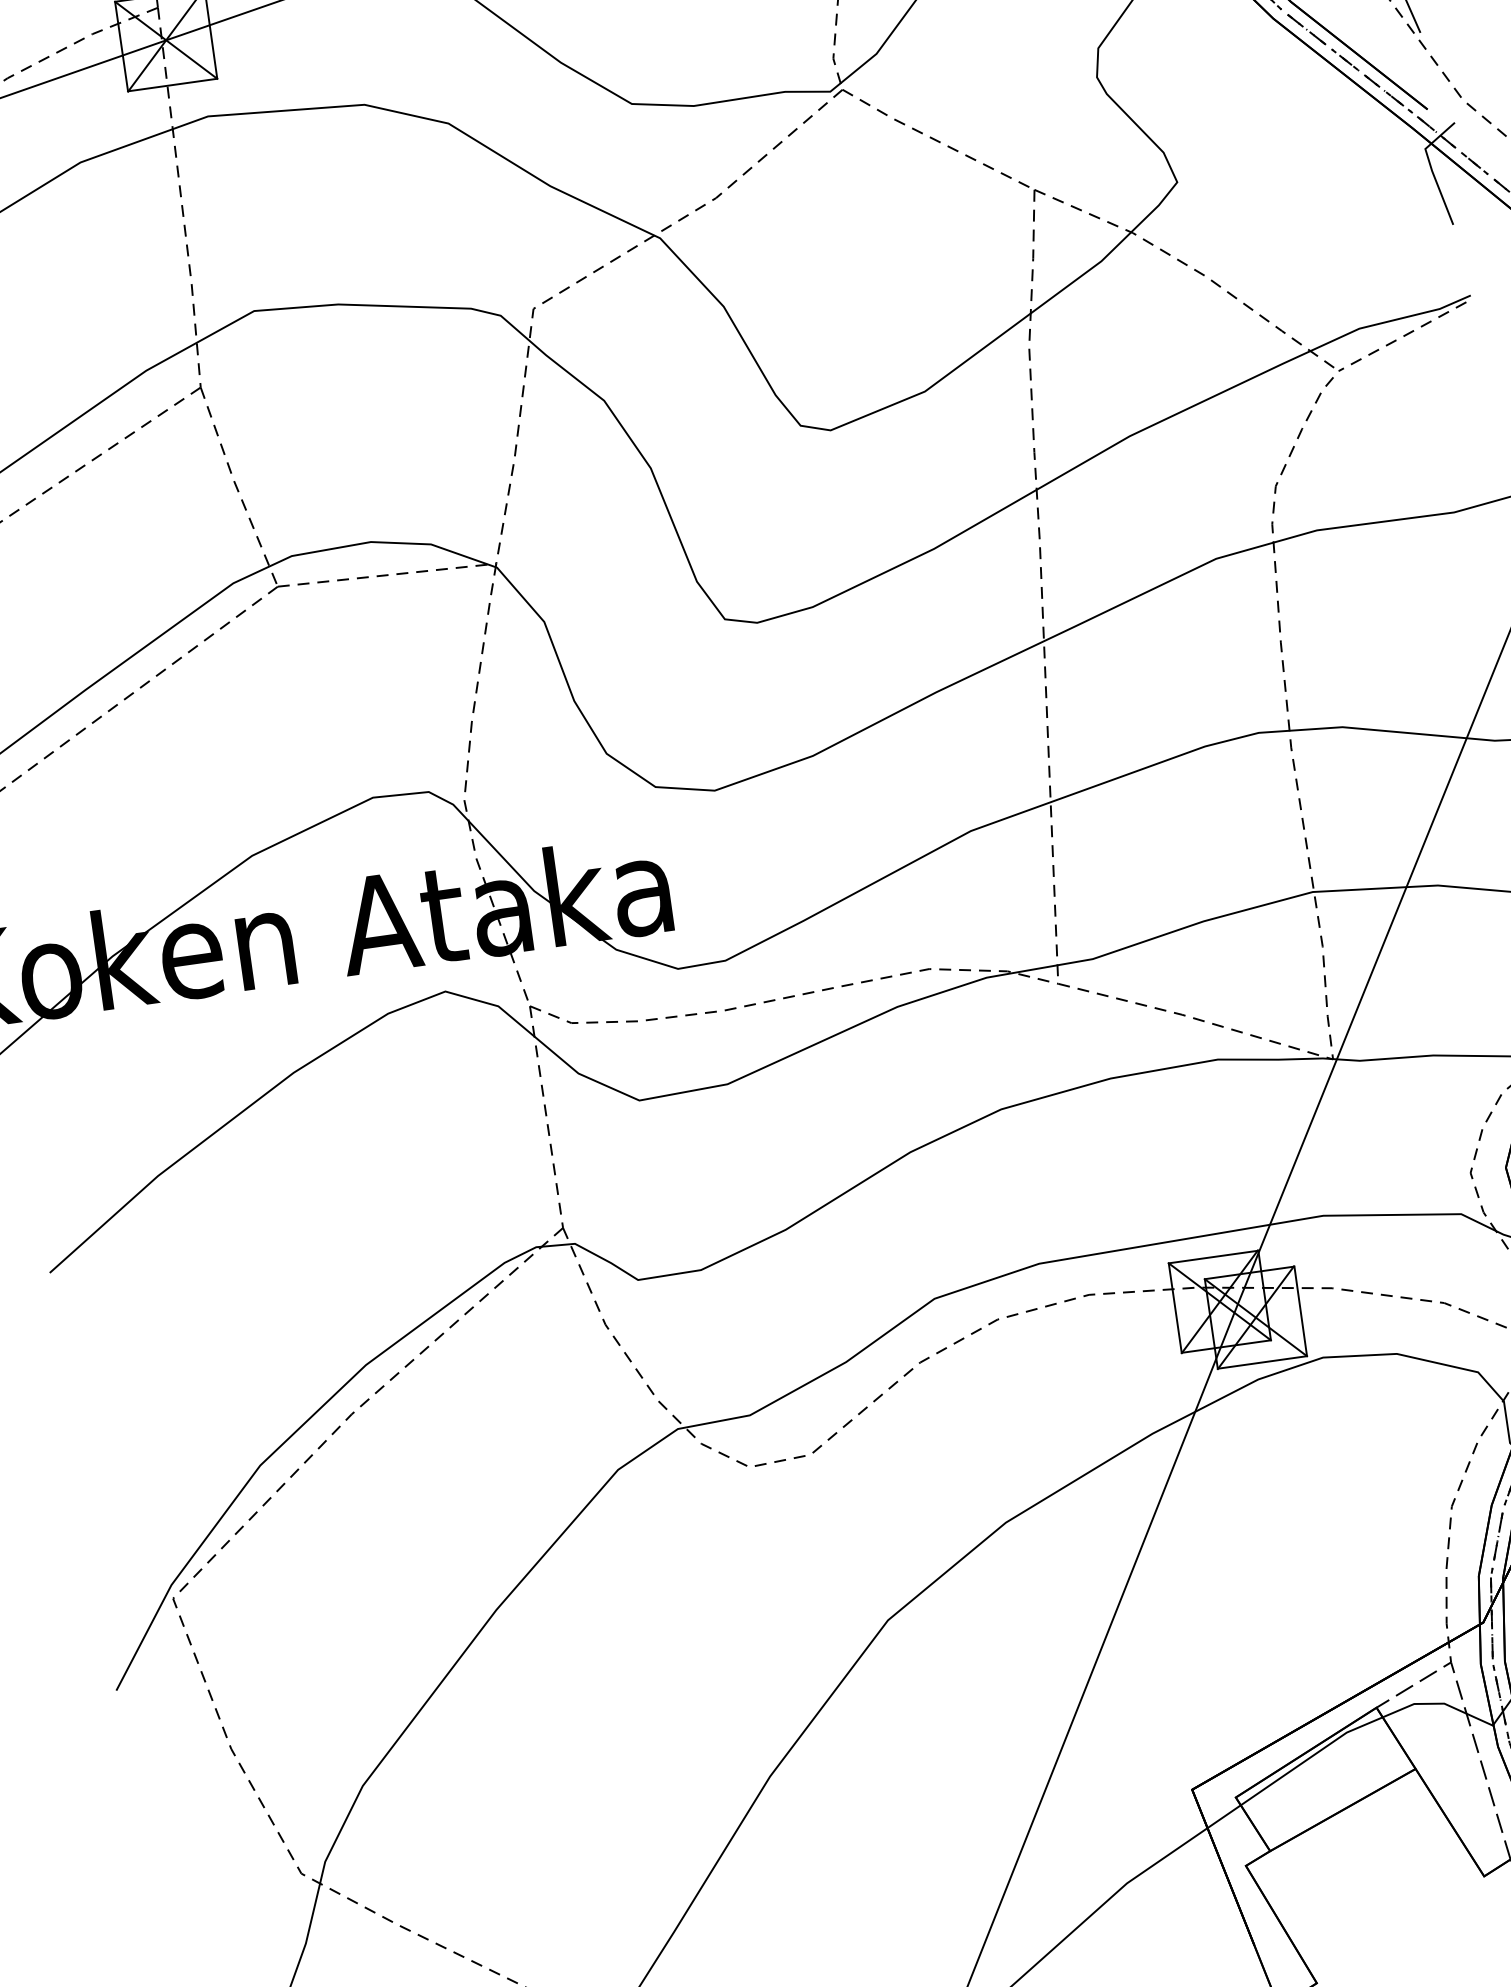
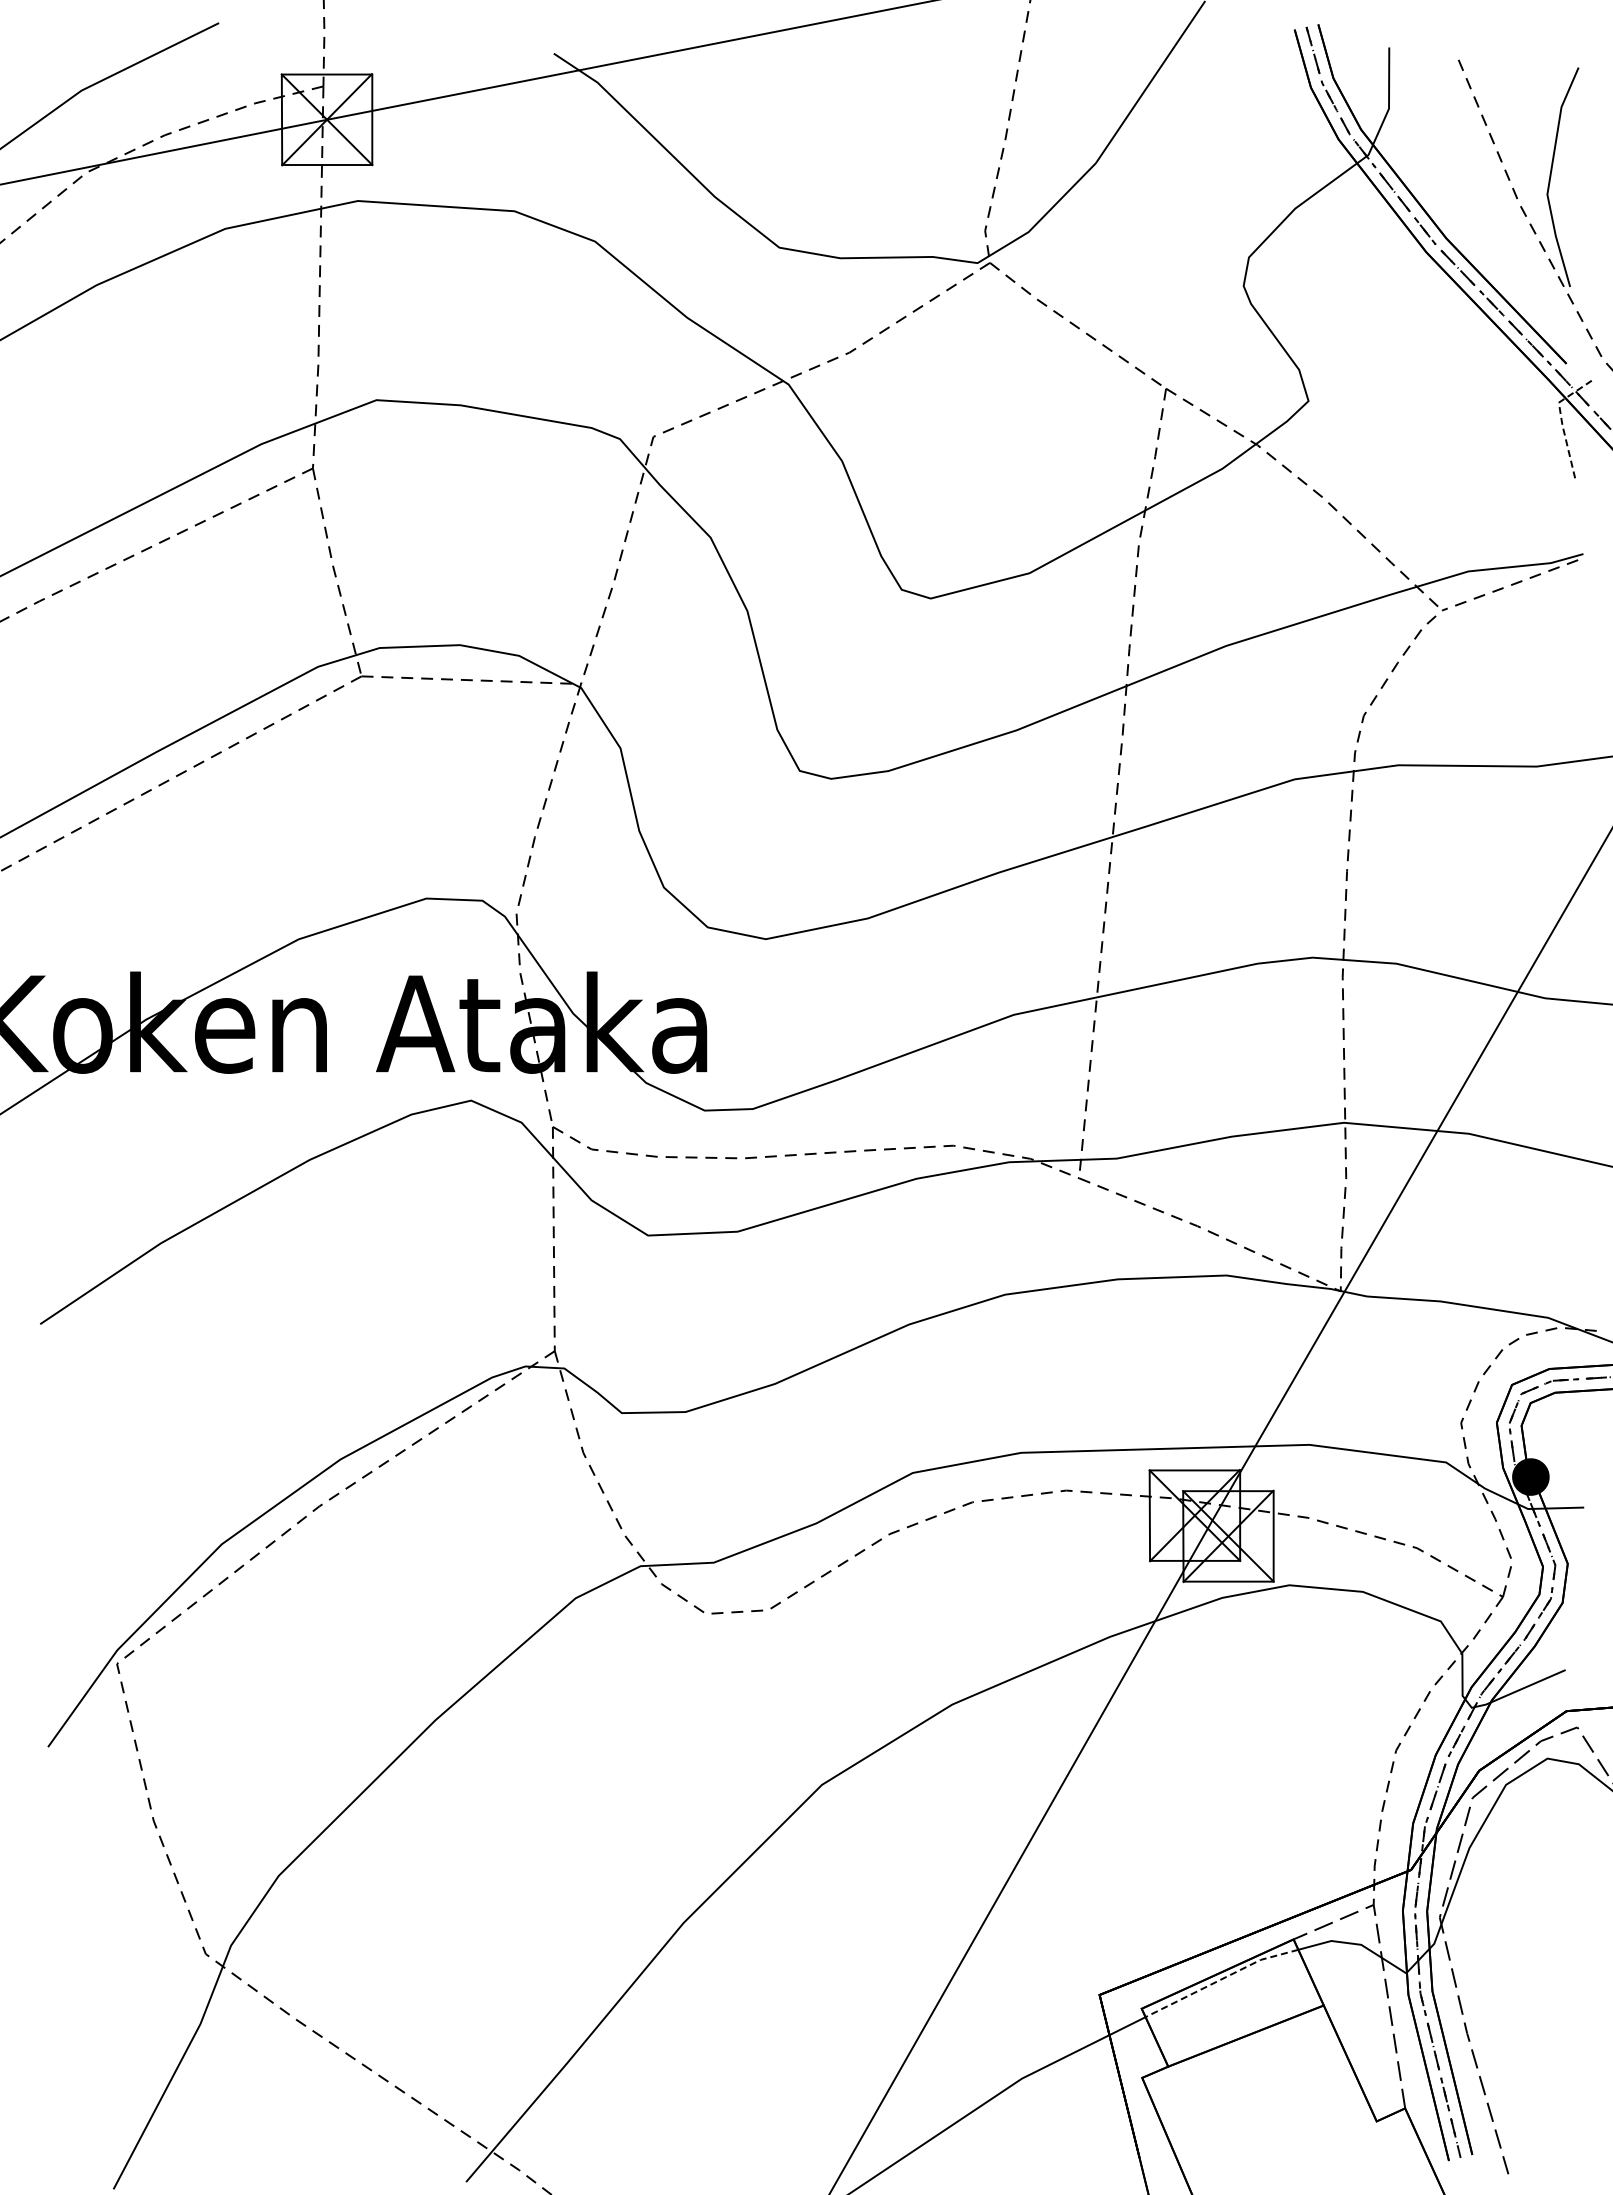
line: (1431, 169) -> (1562, 423), solid -> dashed
line: (1310, 1757) -> (1221, 1979), solid -> dashed

